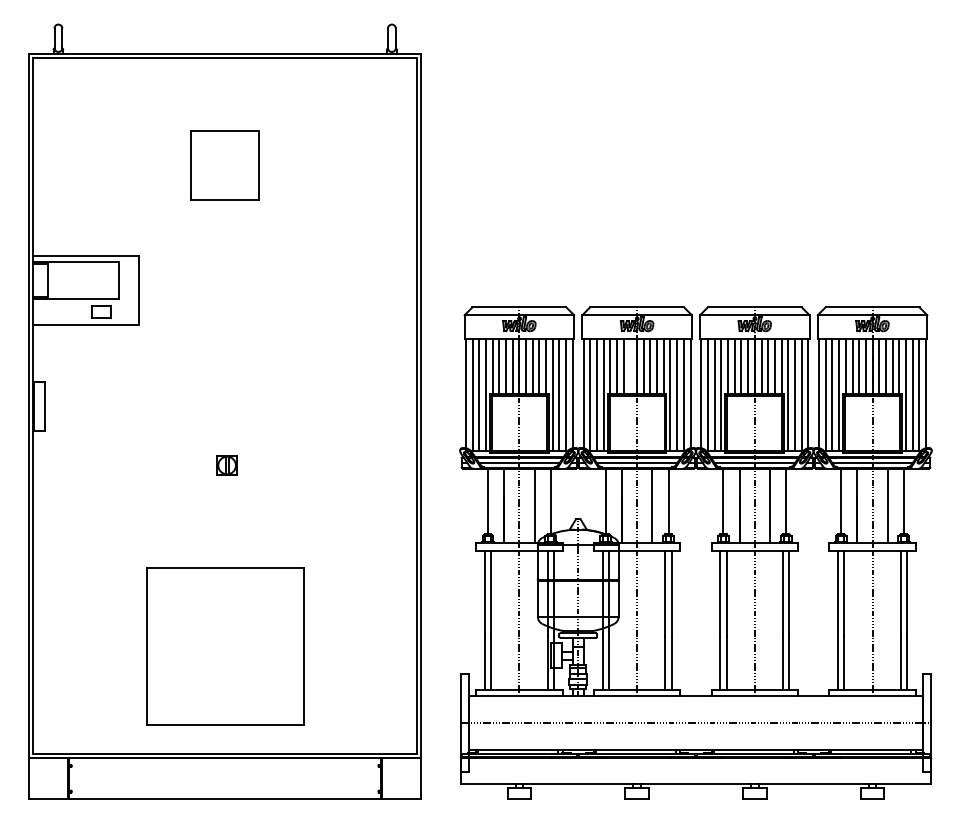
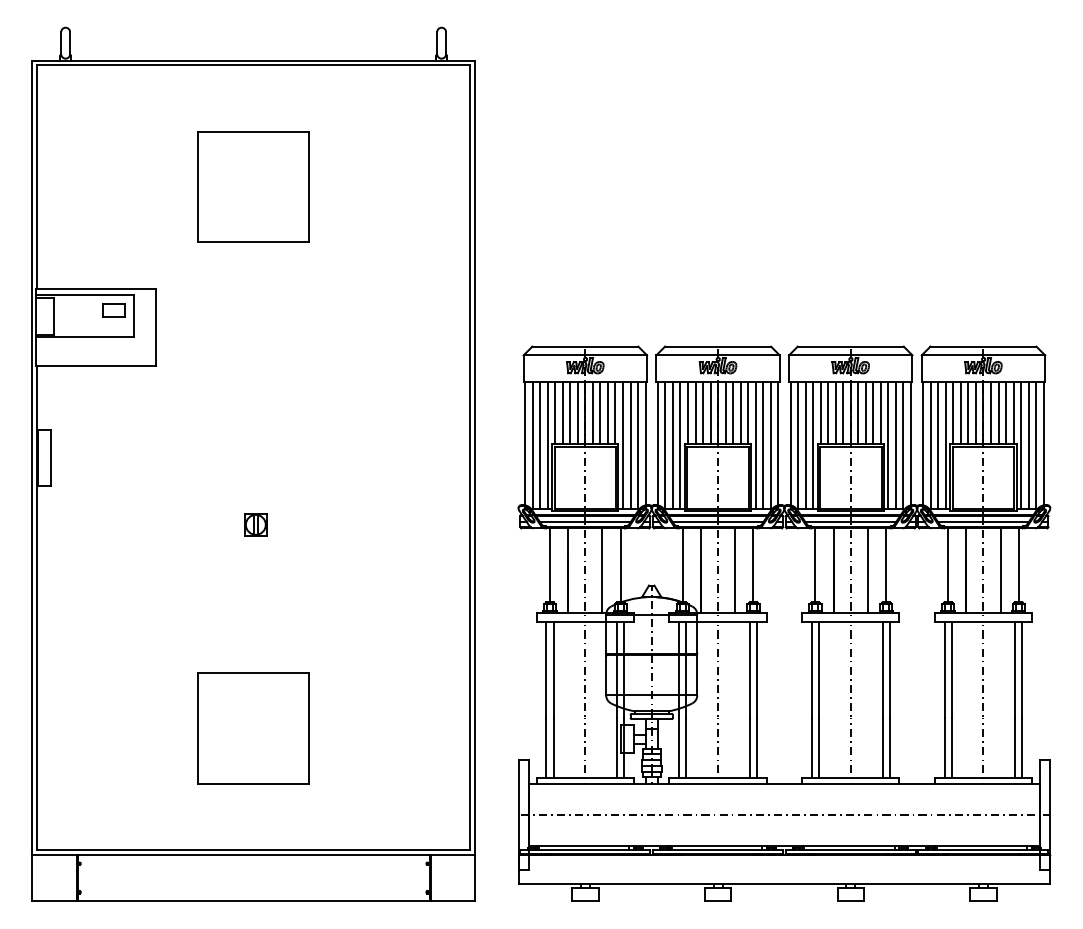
part: (225, 165) -> (253, 186), size x1.43
part: (100, 311) -> (113, 310), moved
line: (630, 365) -> (710, 412), added
part: (225, 646) -> (253, 728), size x0.62

